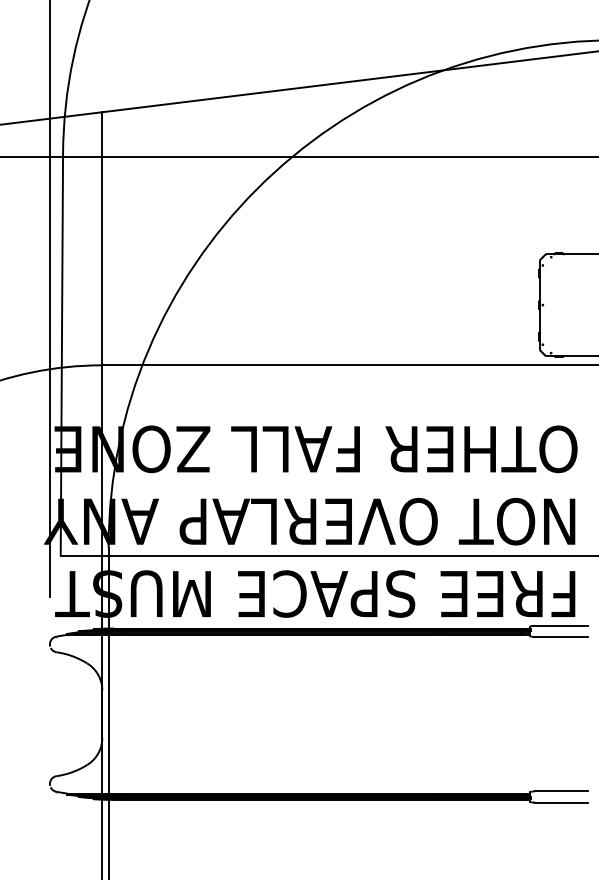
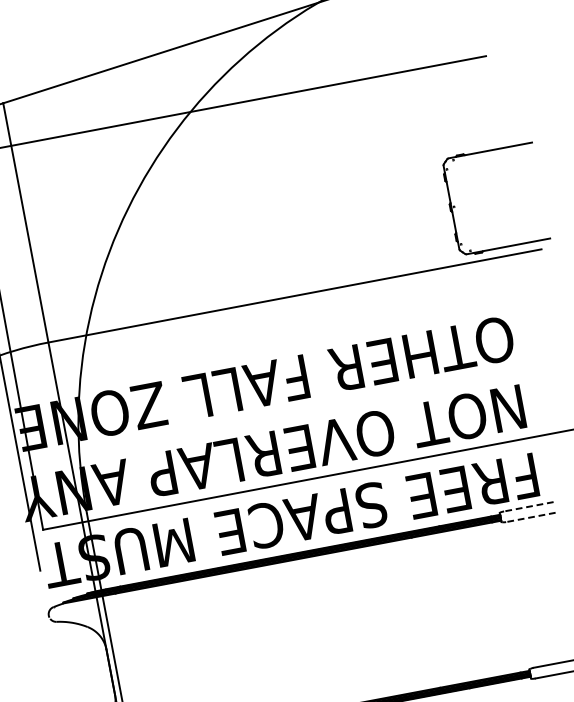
line: (560, 625) -> (527, 506), solid -> dashed
line: (560, 637) -> (530, 517), solid -> dashed

